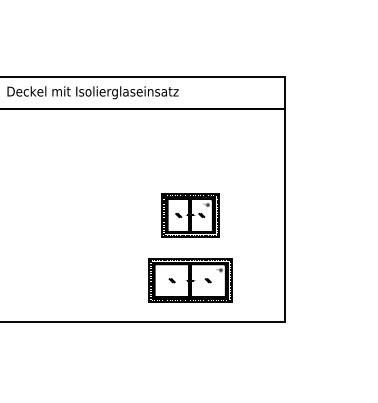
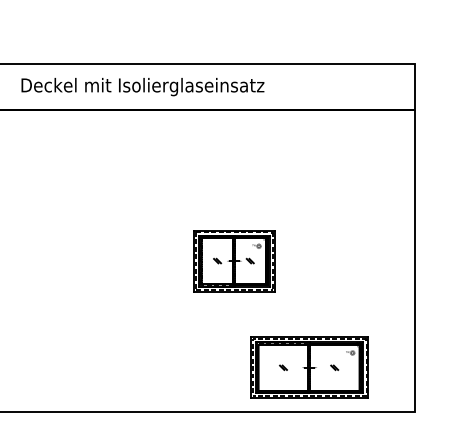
part: (190, 215) -> (234, 261), moved
part: (190, 280) -> (309, 367), moved

